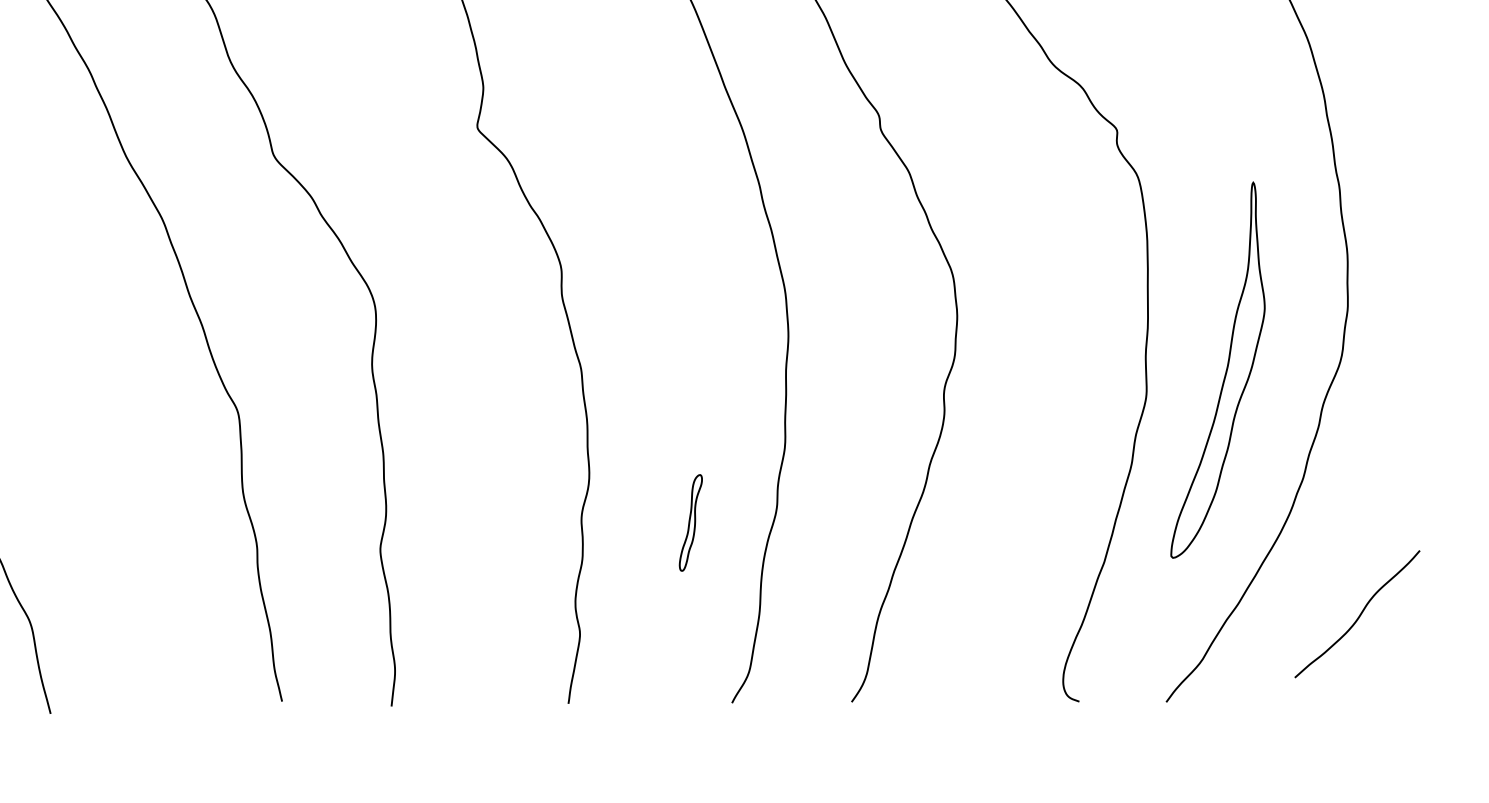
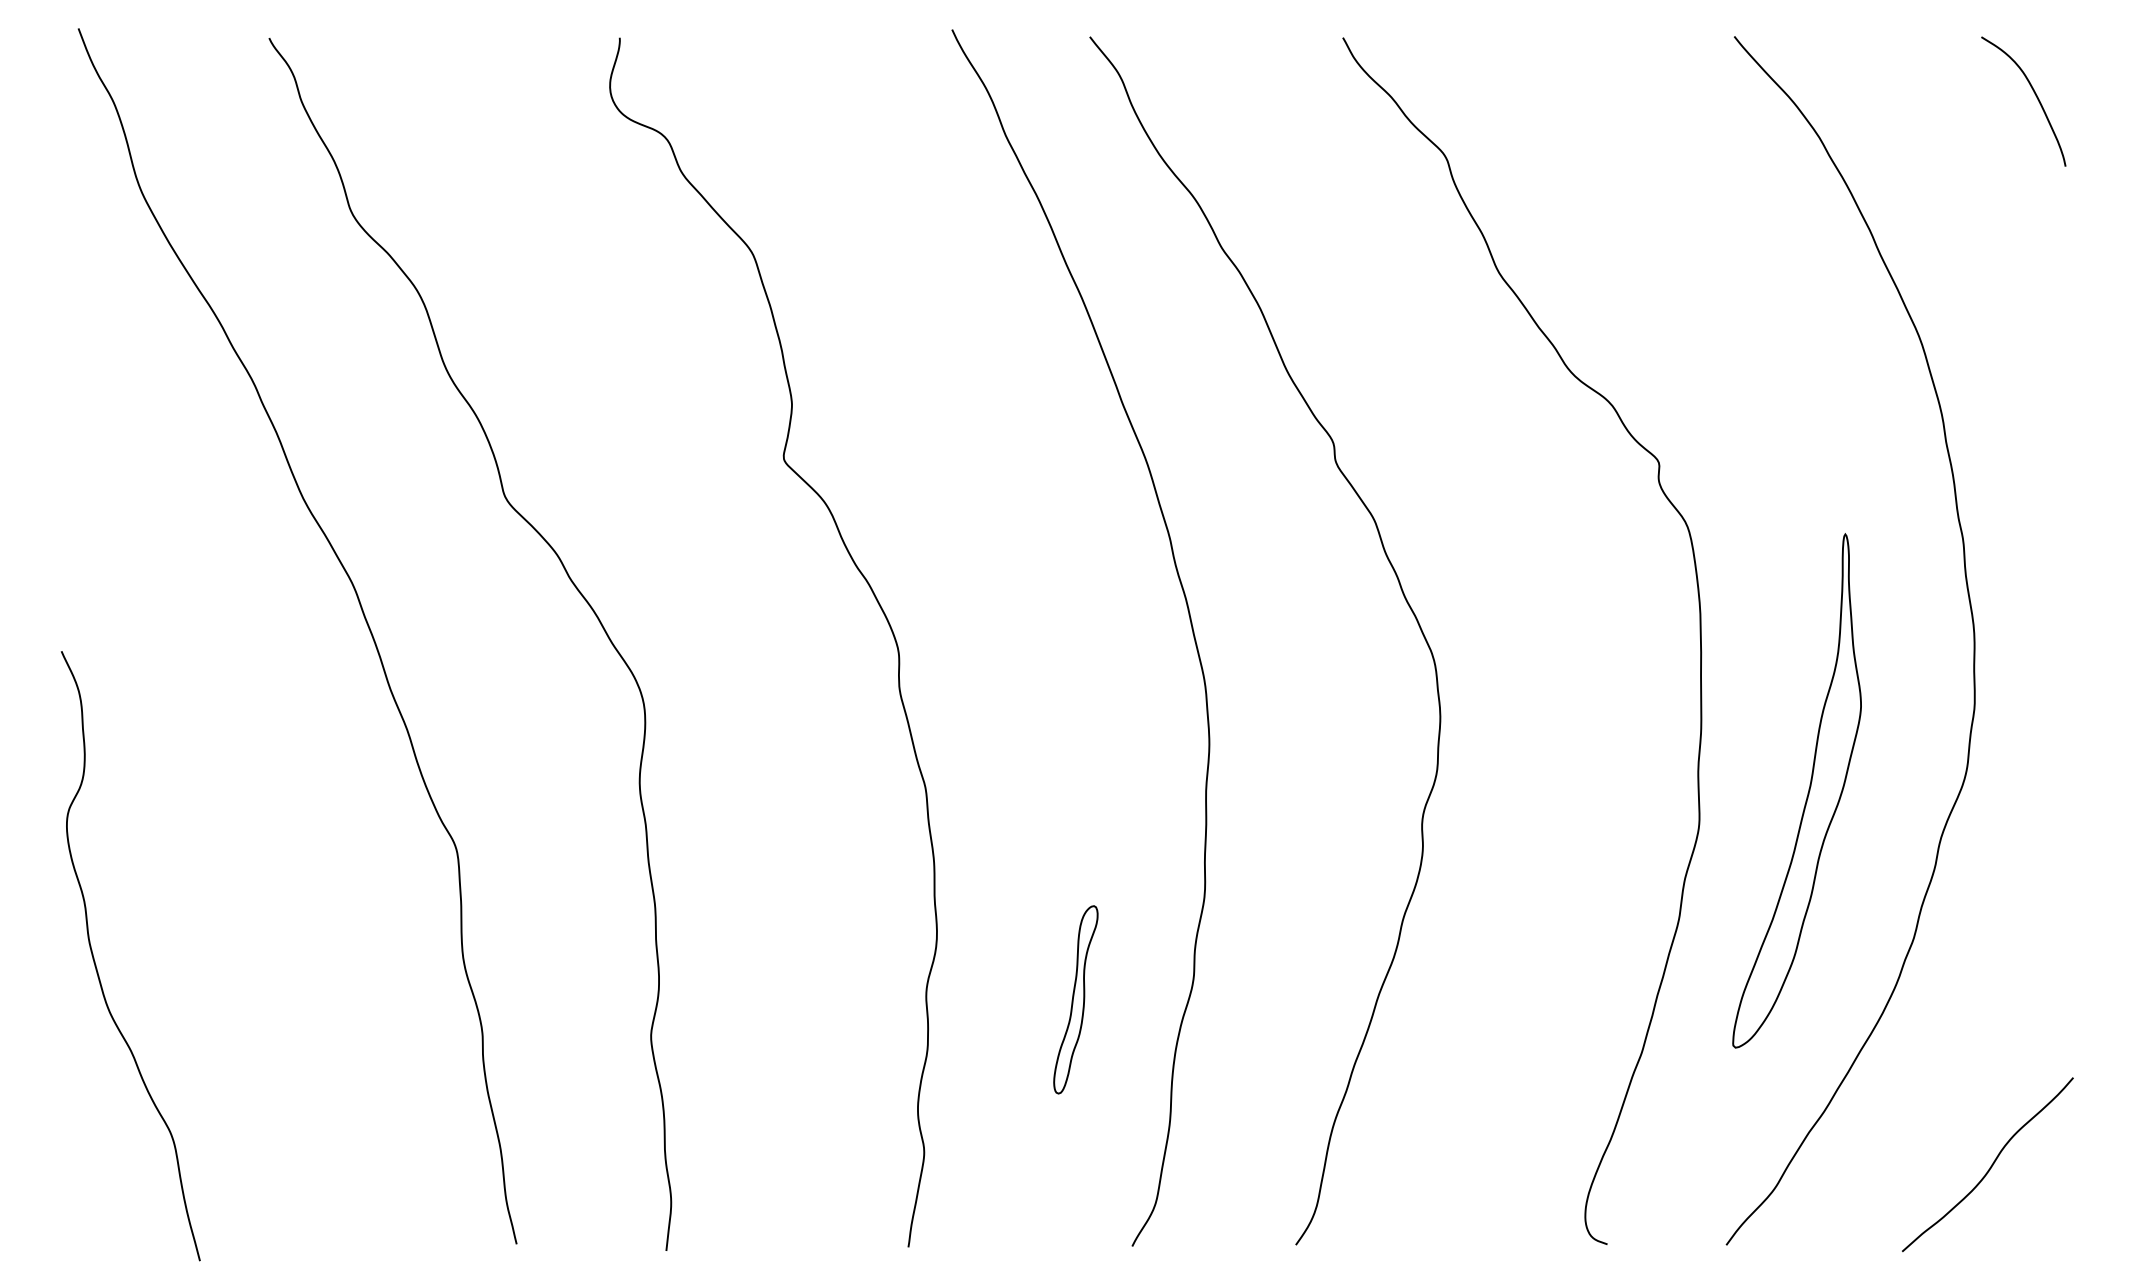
part: (690, 522) -> (1075, 999), size x1.43
curve: (1359, 615) -> (1990, 1166), moved

